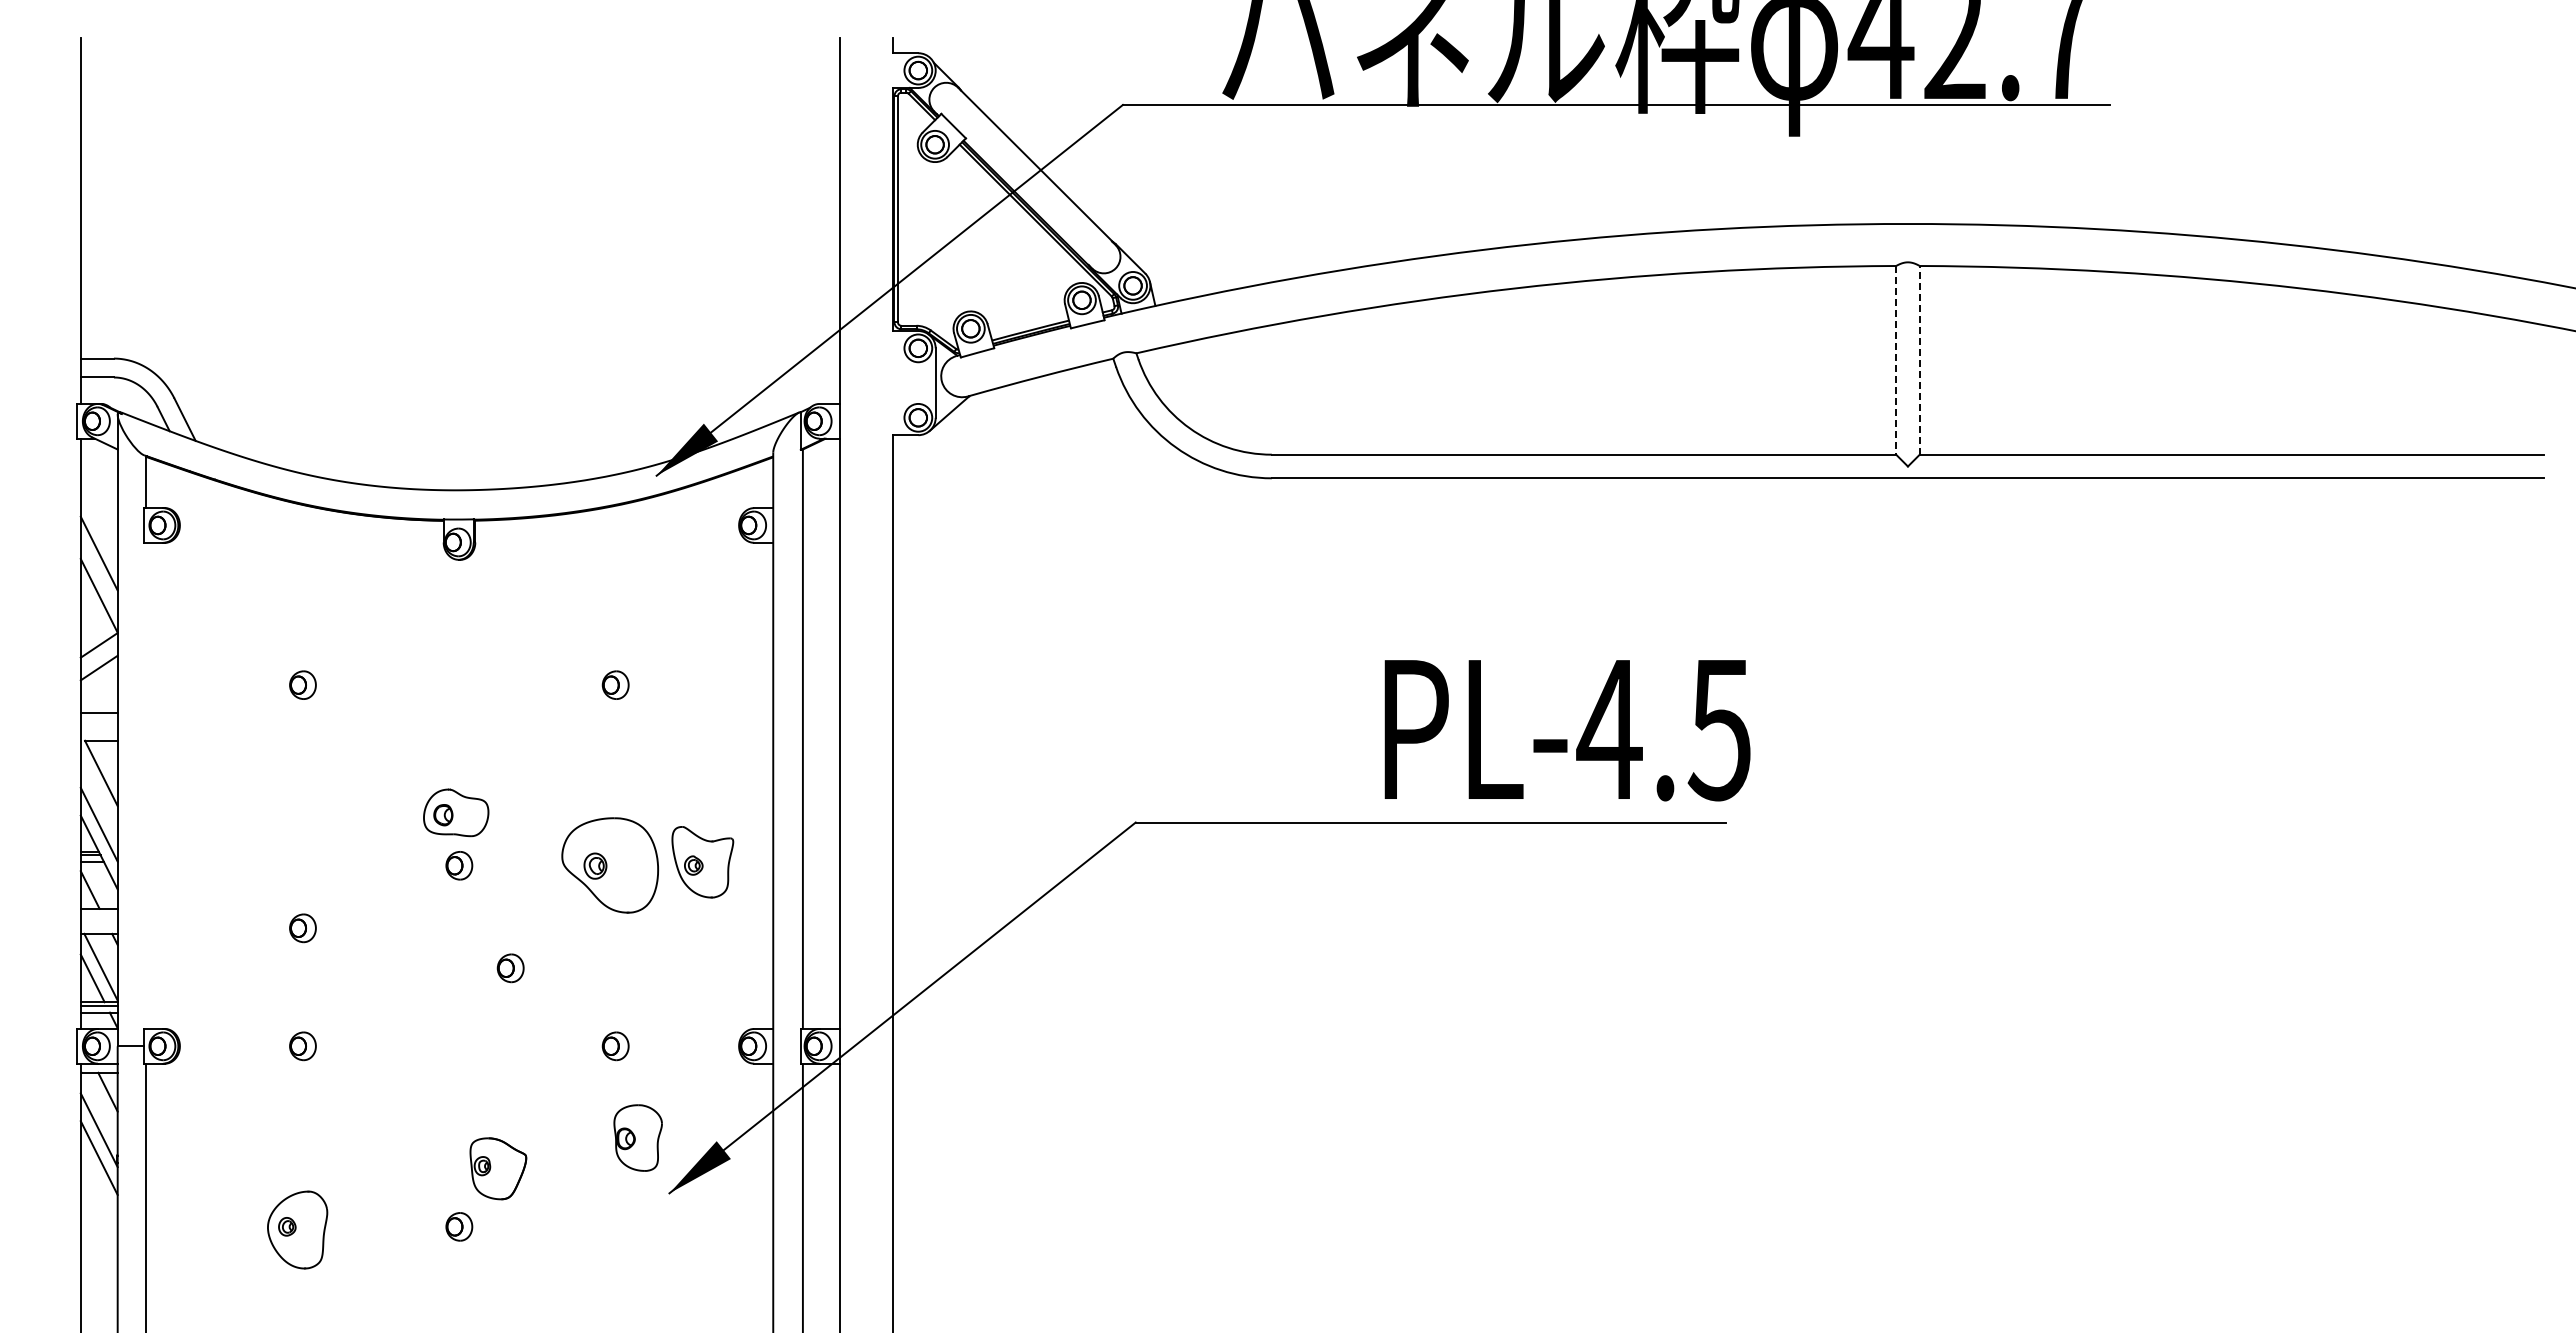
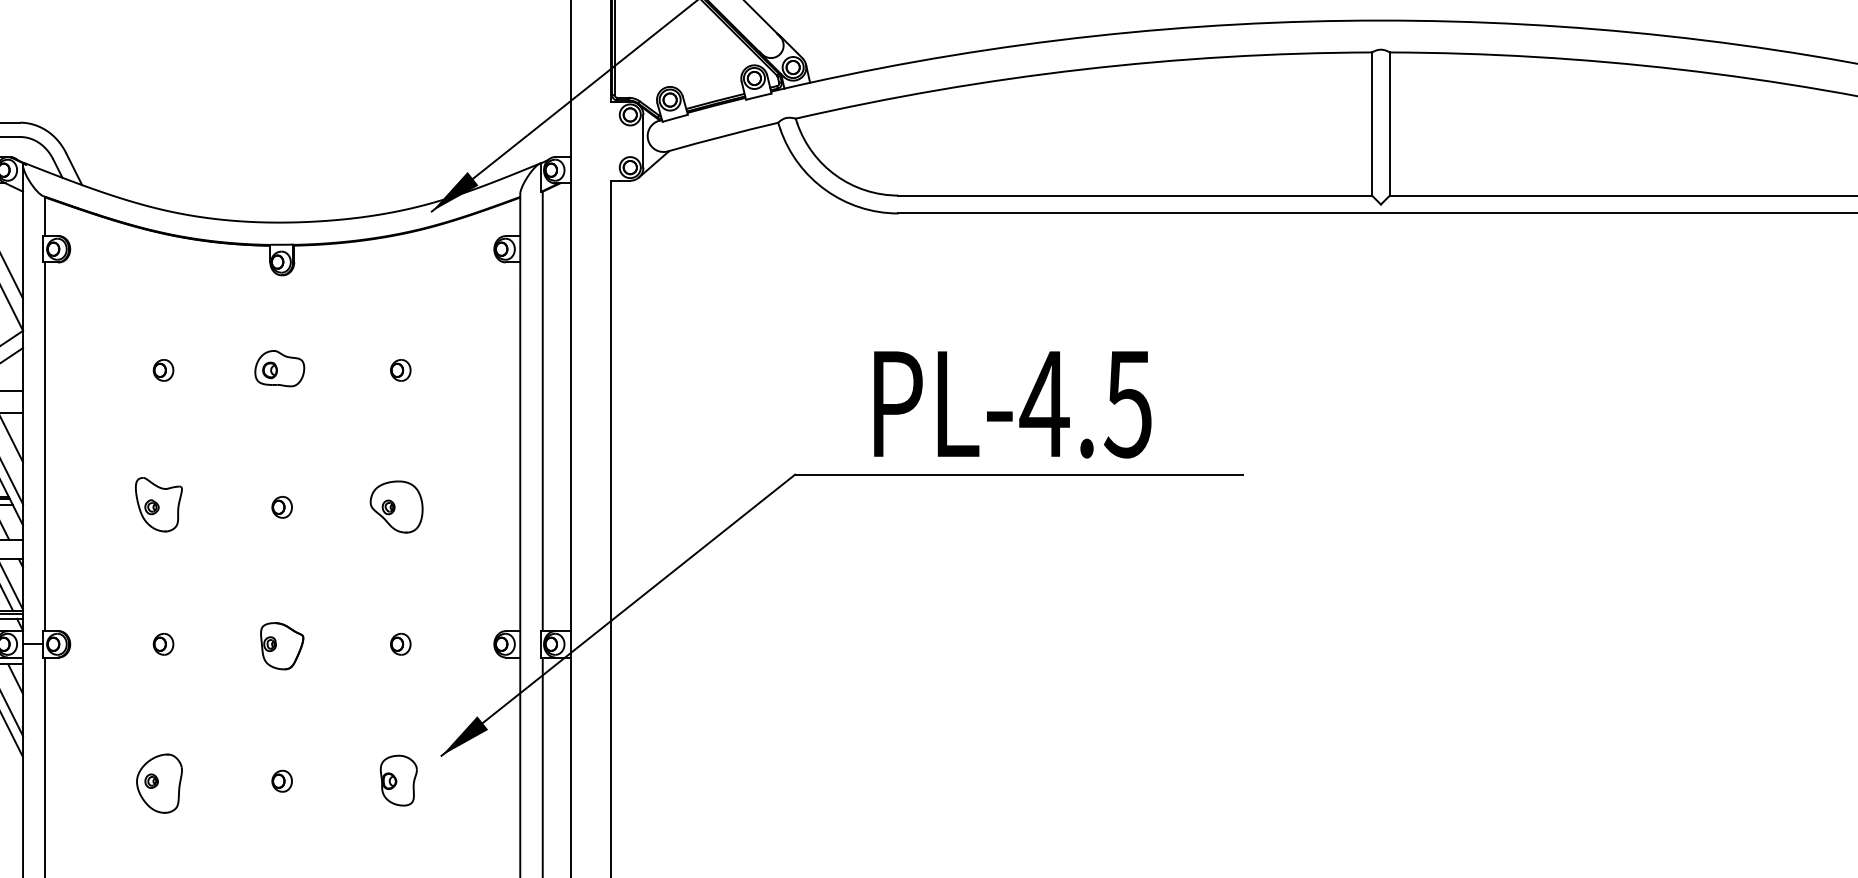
line: (1919, 359) -> (1389, 123), dashed -> solid
line: (1896, 360) -> (1372, 124), dashed -> solid
text: (1567, 730) -> (1012, 404), moved
line: (146, 785) -> (44, 446), added
part: (456, 812) -> (280, 368), moved
part: (702, 862) -> (158, 504), moved
part: (610, 864) -> (396, 506), size x0.71
part: (302, 928) -> (163, 554), removed
part: (510, 968) -> (320, 585), removed
part: (637, 1137) -> (398, 780), moved
part: (498, 1168) -> (282, 645), moved

